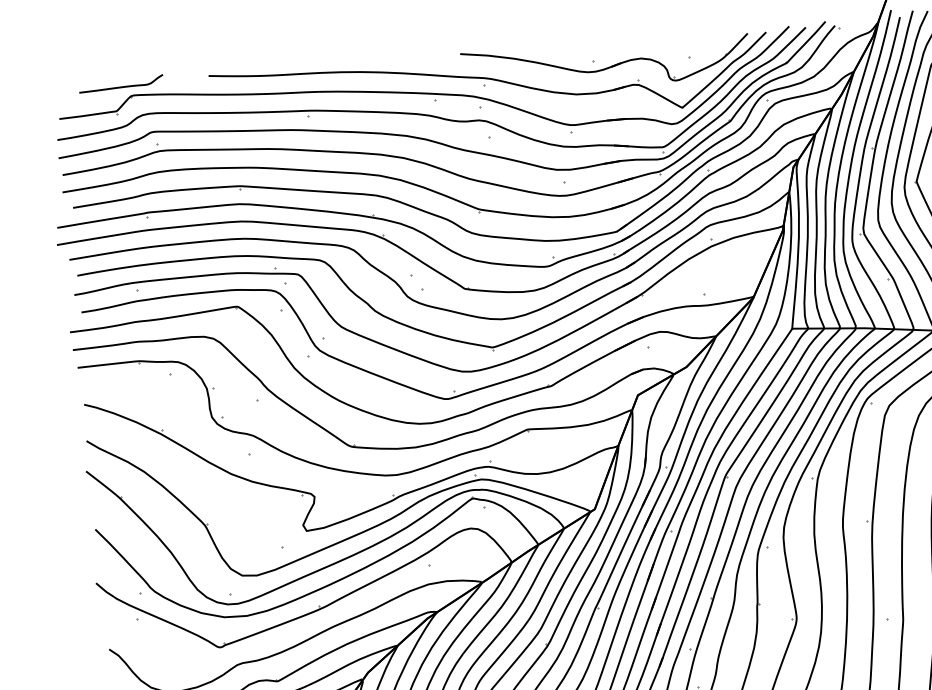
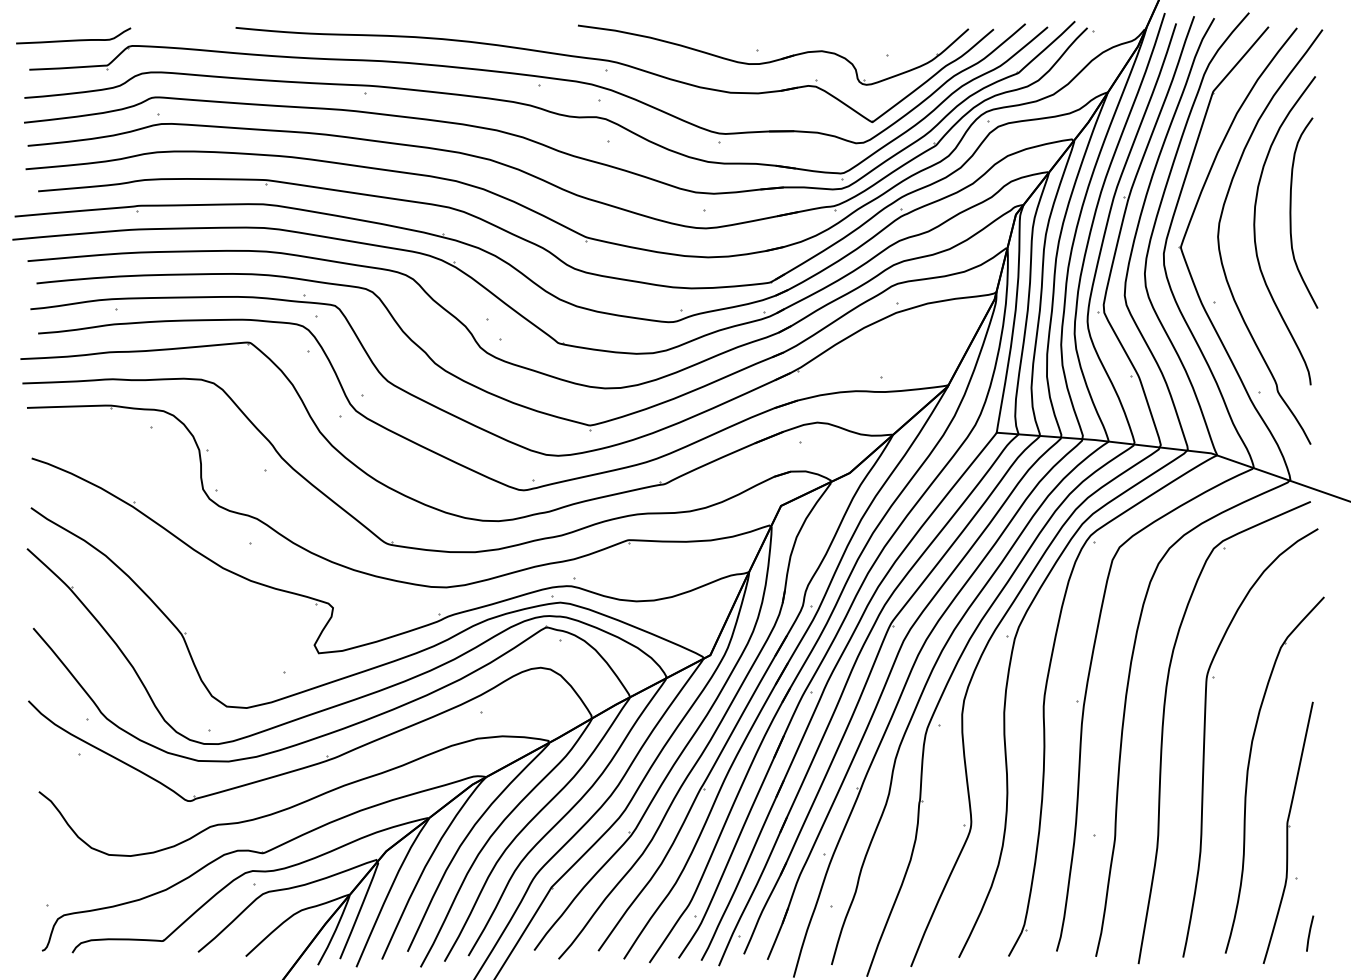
curve: (121, 86) -> (73, 39), moved

